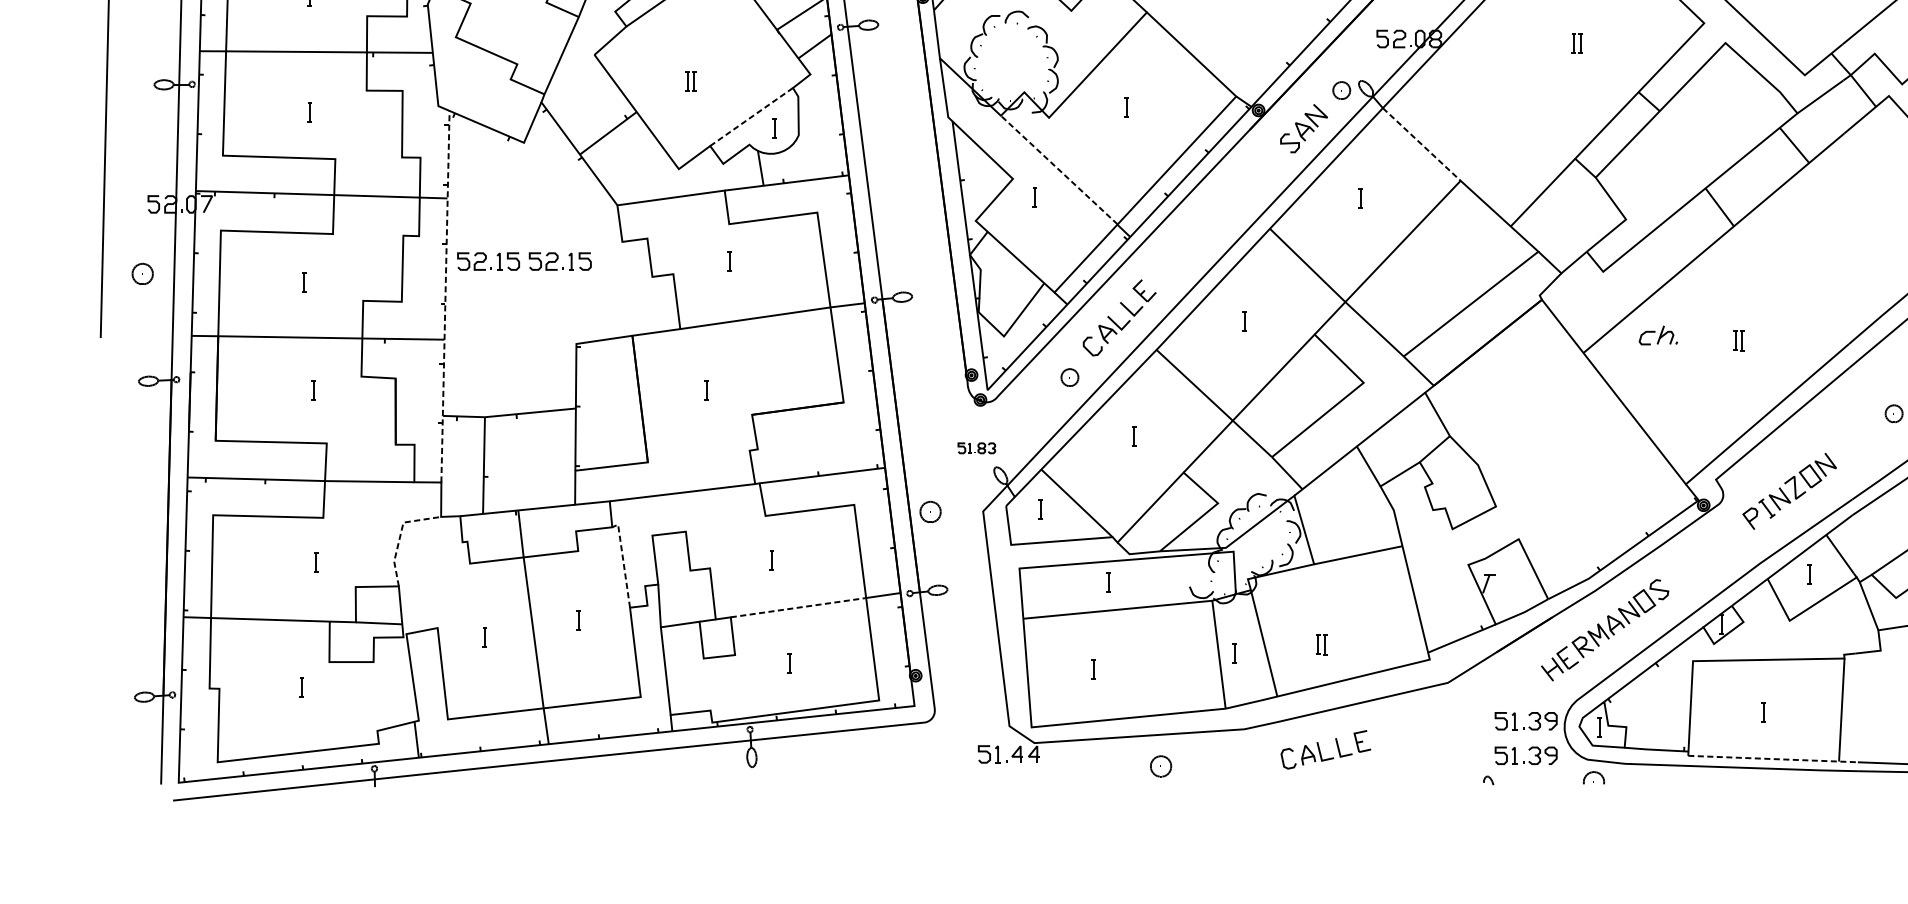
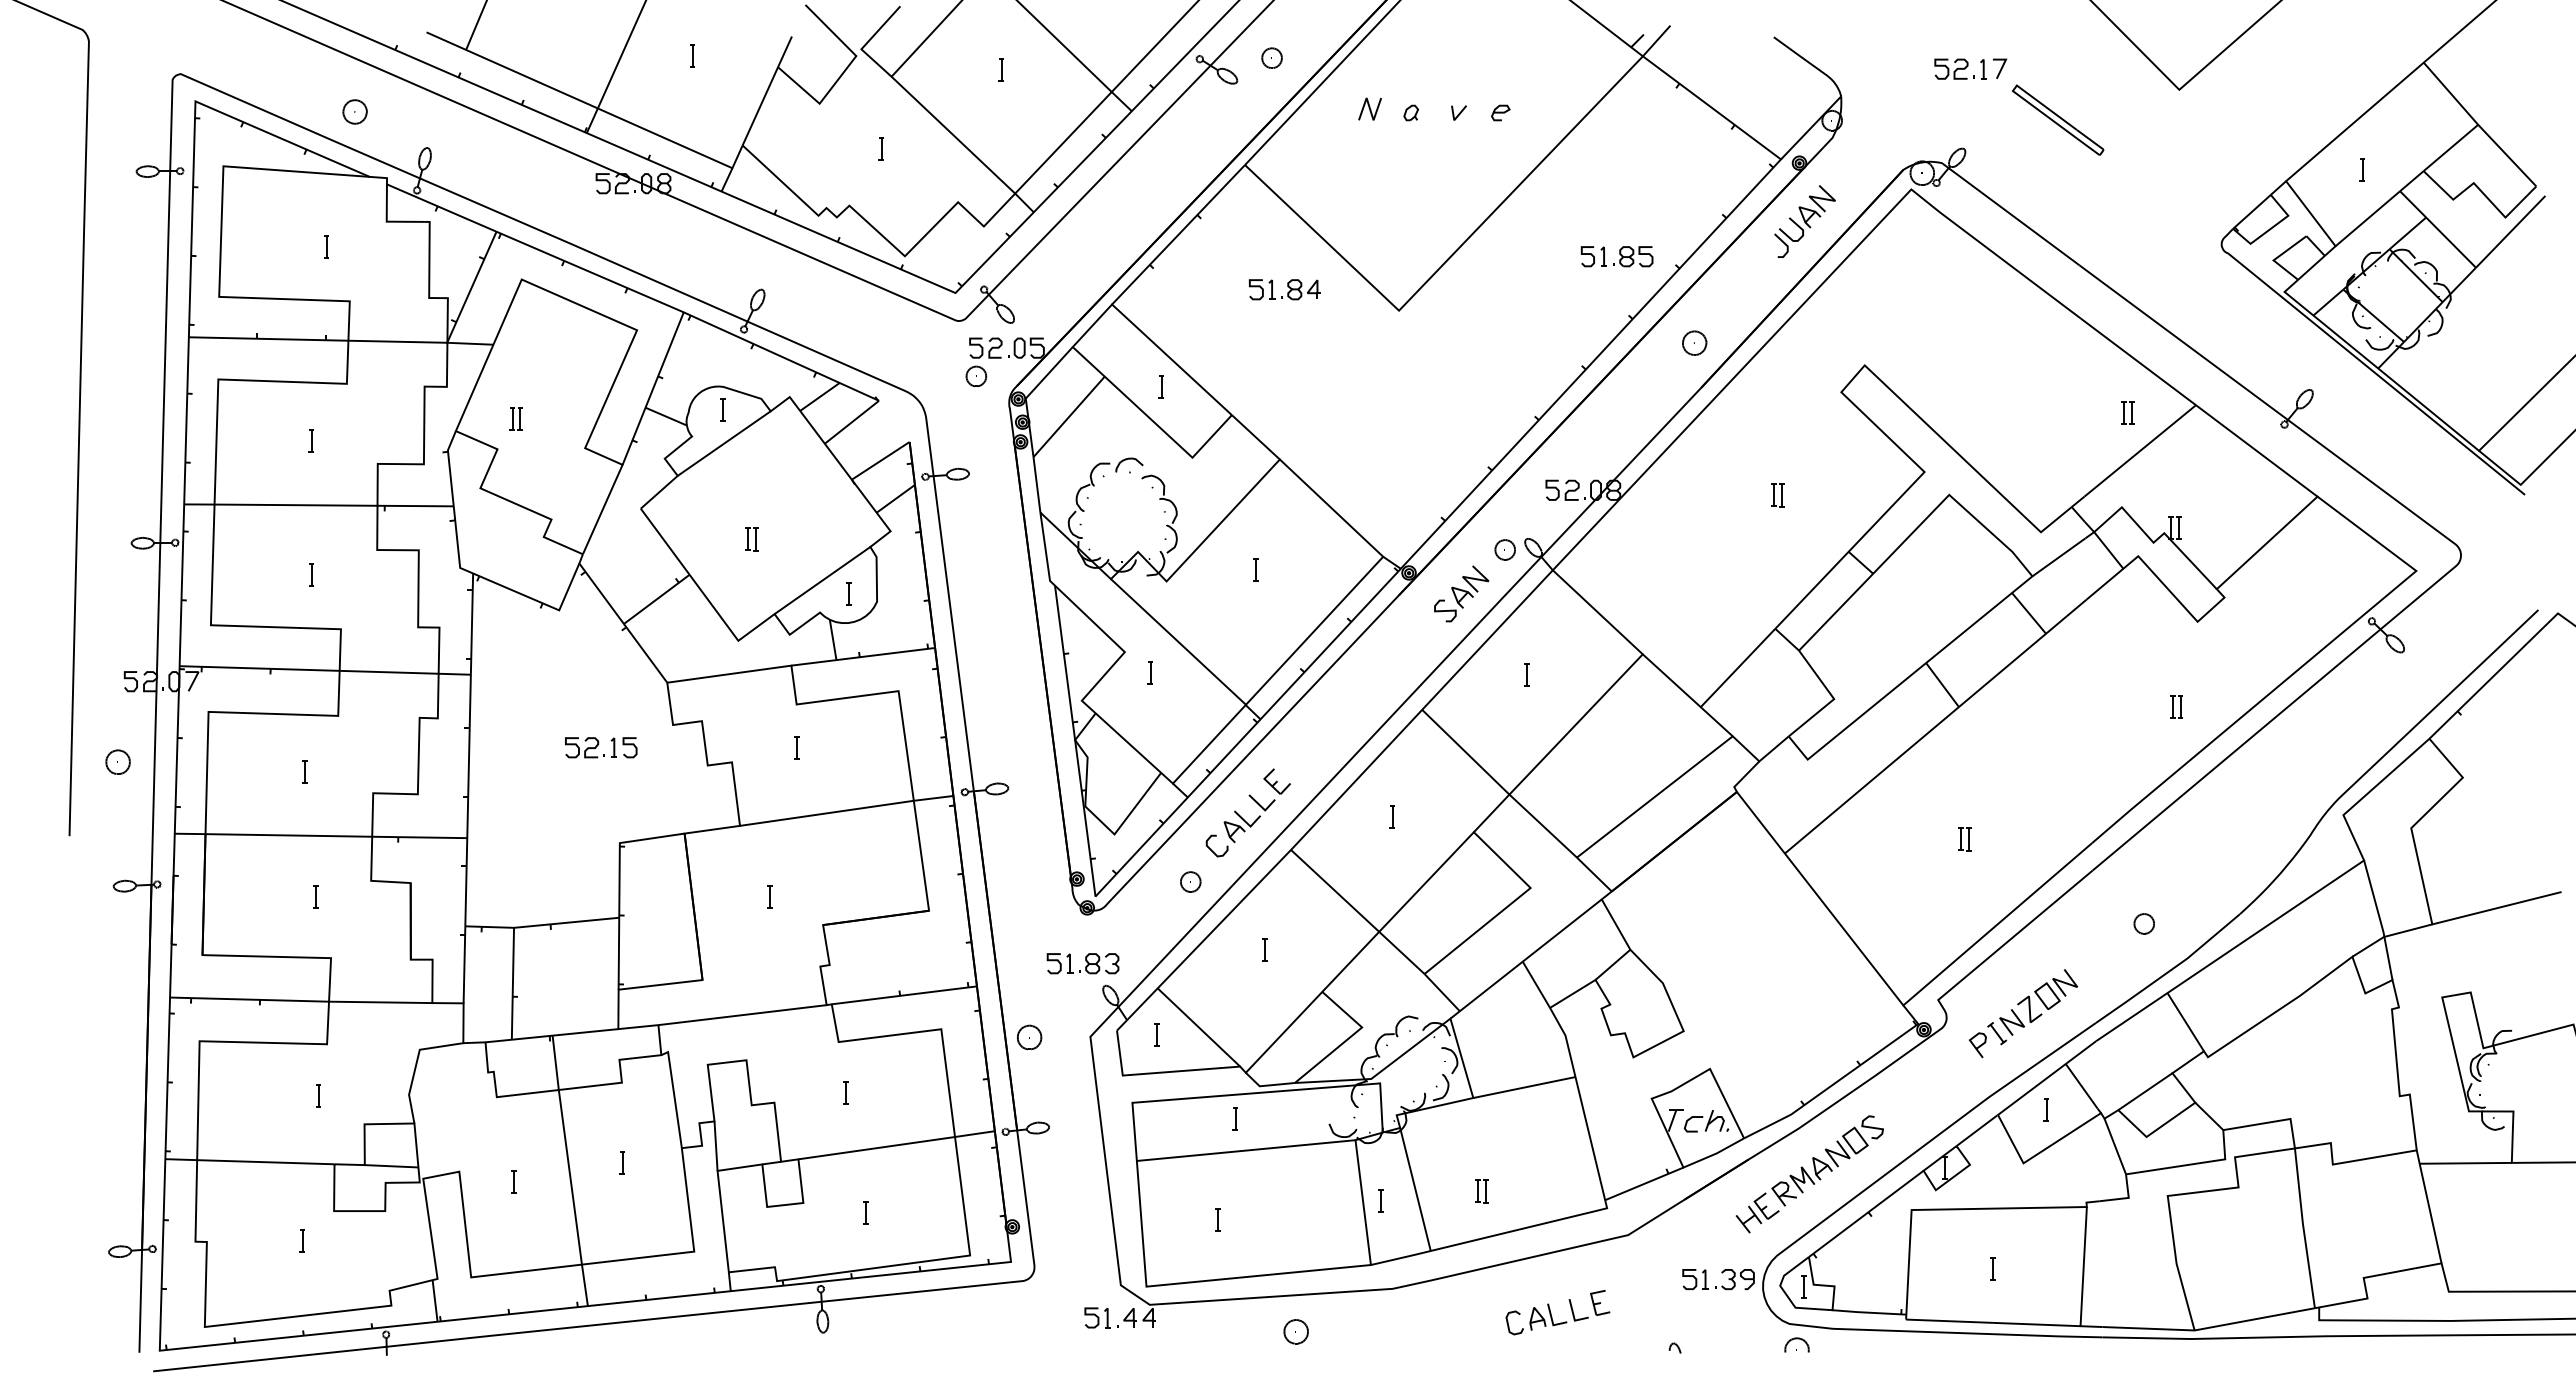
line: (751, 116) -> (822, 580), dashed -> solid
line: (1421, 144) -> (1597, 612), dashed -> solid
line: (1059, 169) -> (1178, 641), dashed -> solid
part: (488, 261) -> (518, 747), removed
line: (445, 297) -> (468, 789), dashed -> solid
part: (1658, 335) -> (1706, 1121), moved
part: (976, 448) -> (1082, 963), size x1.67
line: (400, 536) -> (416, 1065), dashed -> solid
line: (623, 562) -> (674, 1095), dashed -> solid
line: (798, 607) -> (876, 1148), dashed -> solid
part: (1325, 749) -> (1557, 1312), moved
part: (1529, 750) -> (1722, 1313), removed
line: (1773, 759) -> (2004, 1323), dashed -> solid

